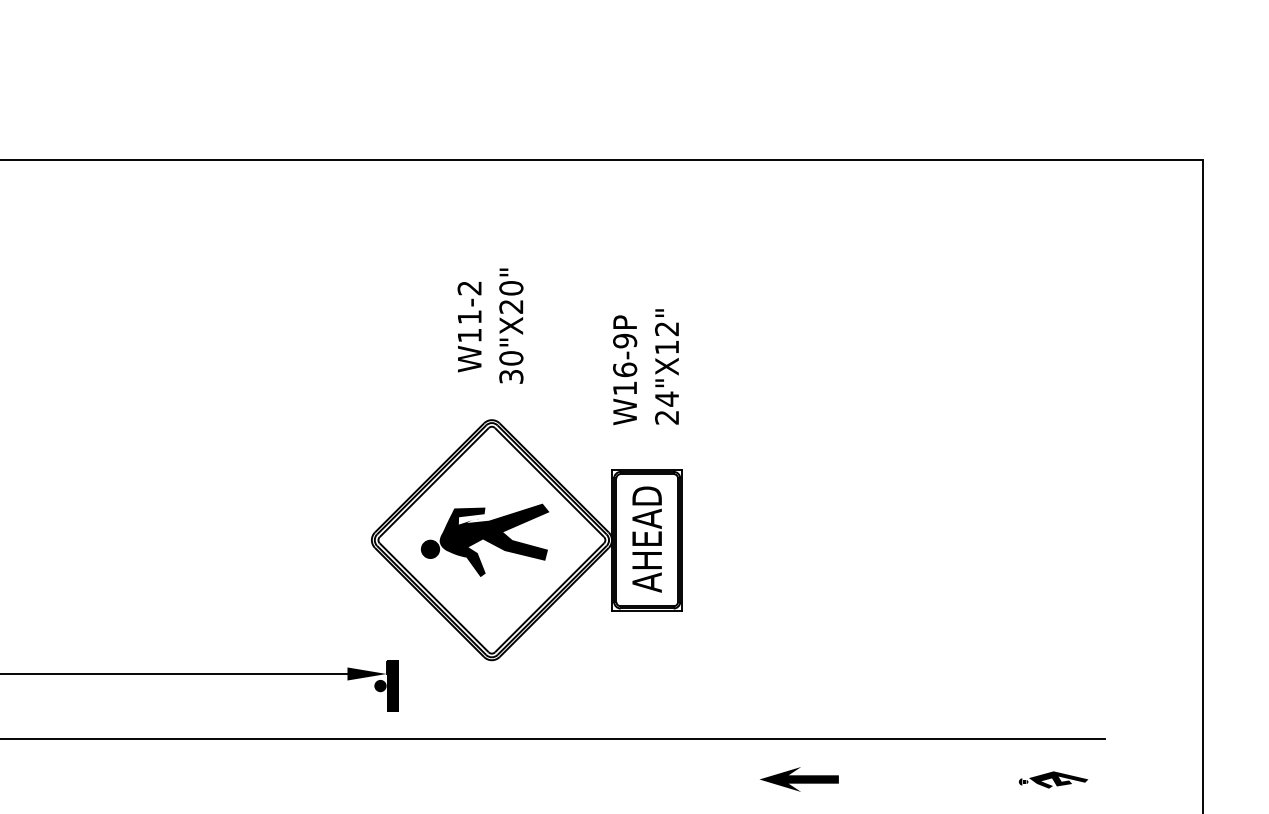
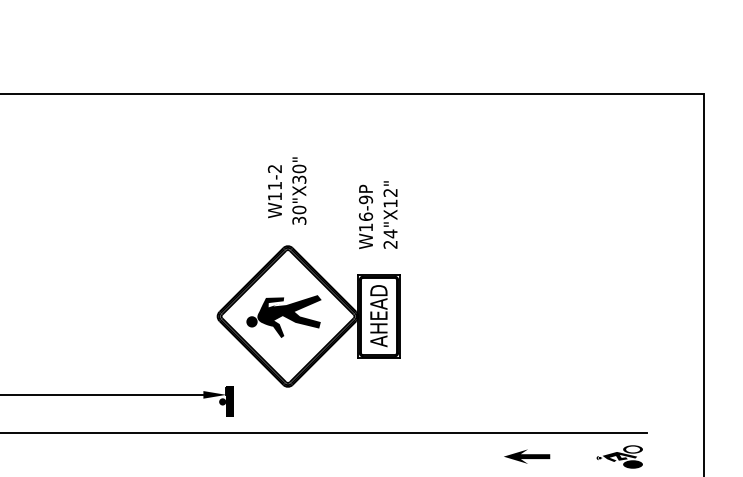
text: (511, 306) -> (299, 179), 30"X20" -> 30"X30"
fill: (1081, 767) -> (633, 449), added
part: (800, 779) -> (527, 456), moved
fill: (1080, 792) -> (632, 464), added

